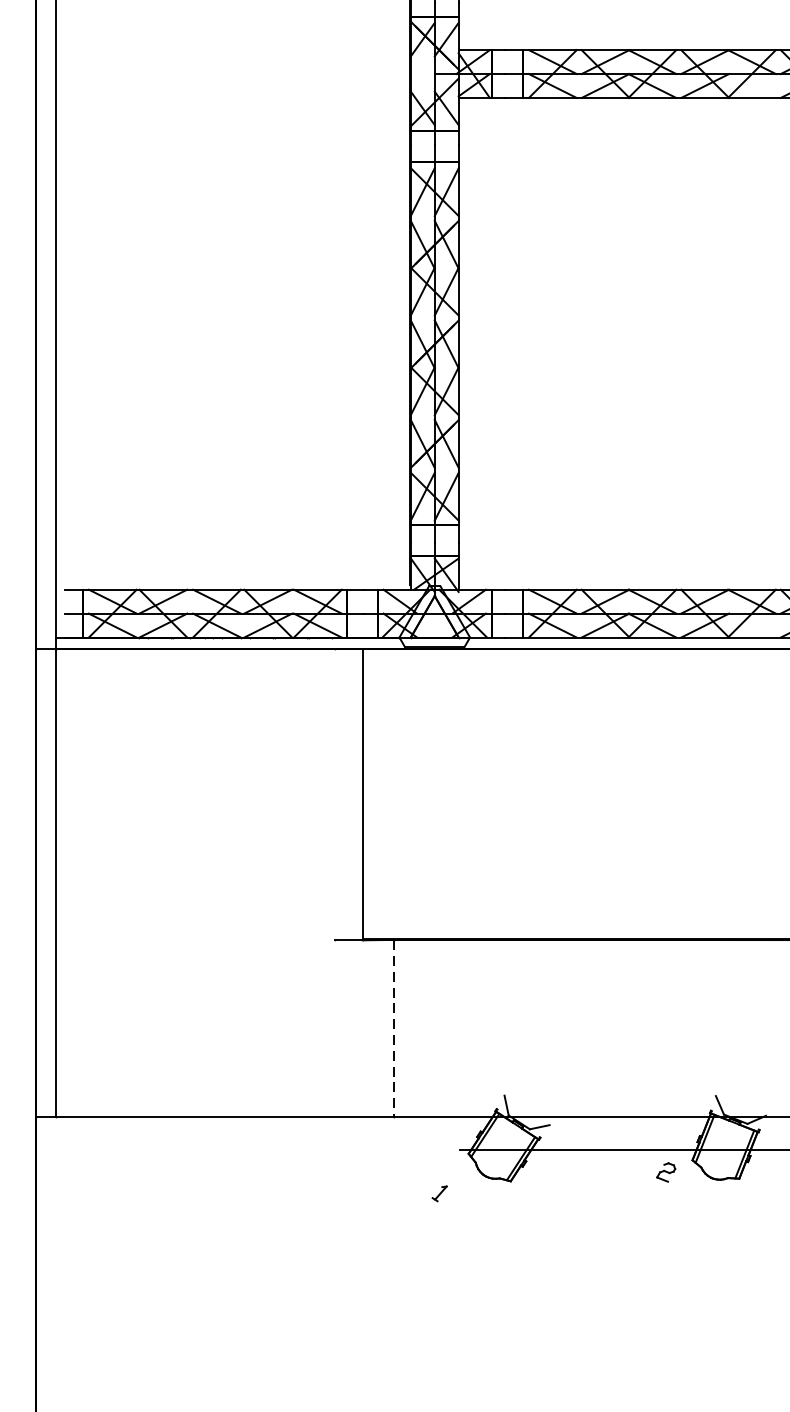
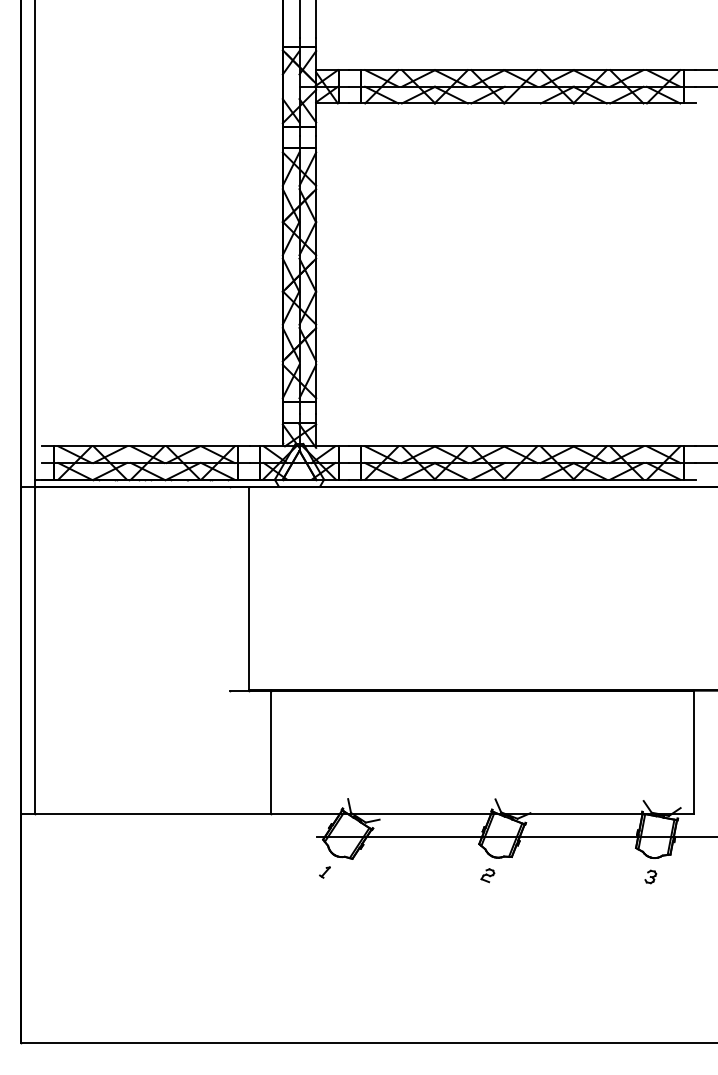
line: (394, 1028) -> (271, 752), dashed -> solid
part: (665, 1172) -> (487, 875), moved
part: (439, 1193) -> (324, 872), moved

